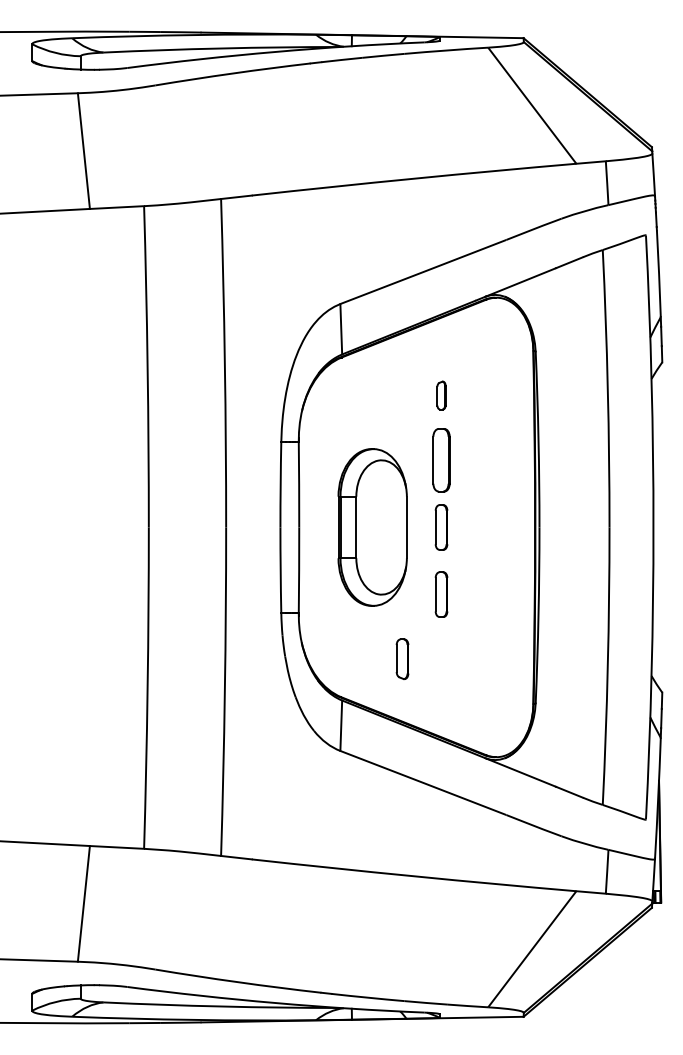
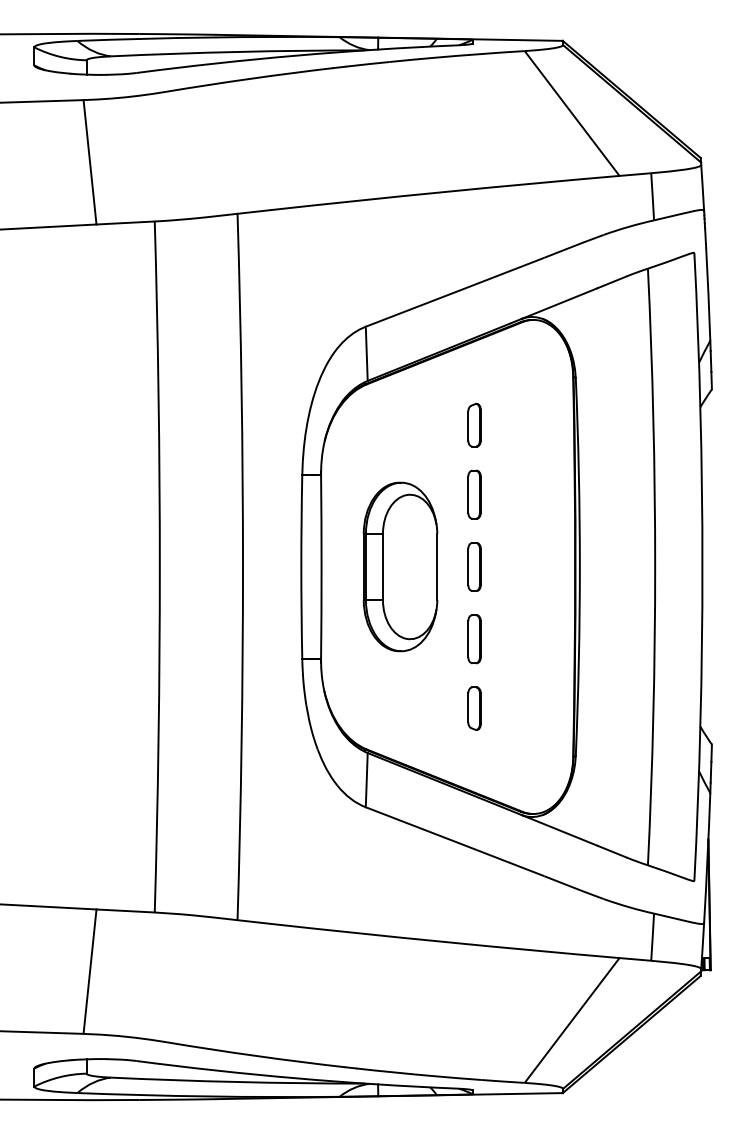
part: (441, 395) -> (474, 425), size x1.43
part: (441, 460) -> (474, 494), size x0.71
part: (402, 658) -> (474, 707), moved

